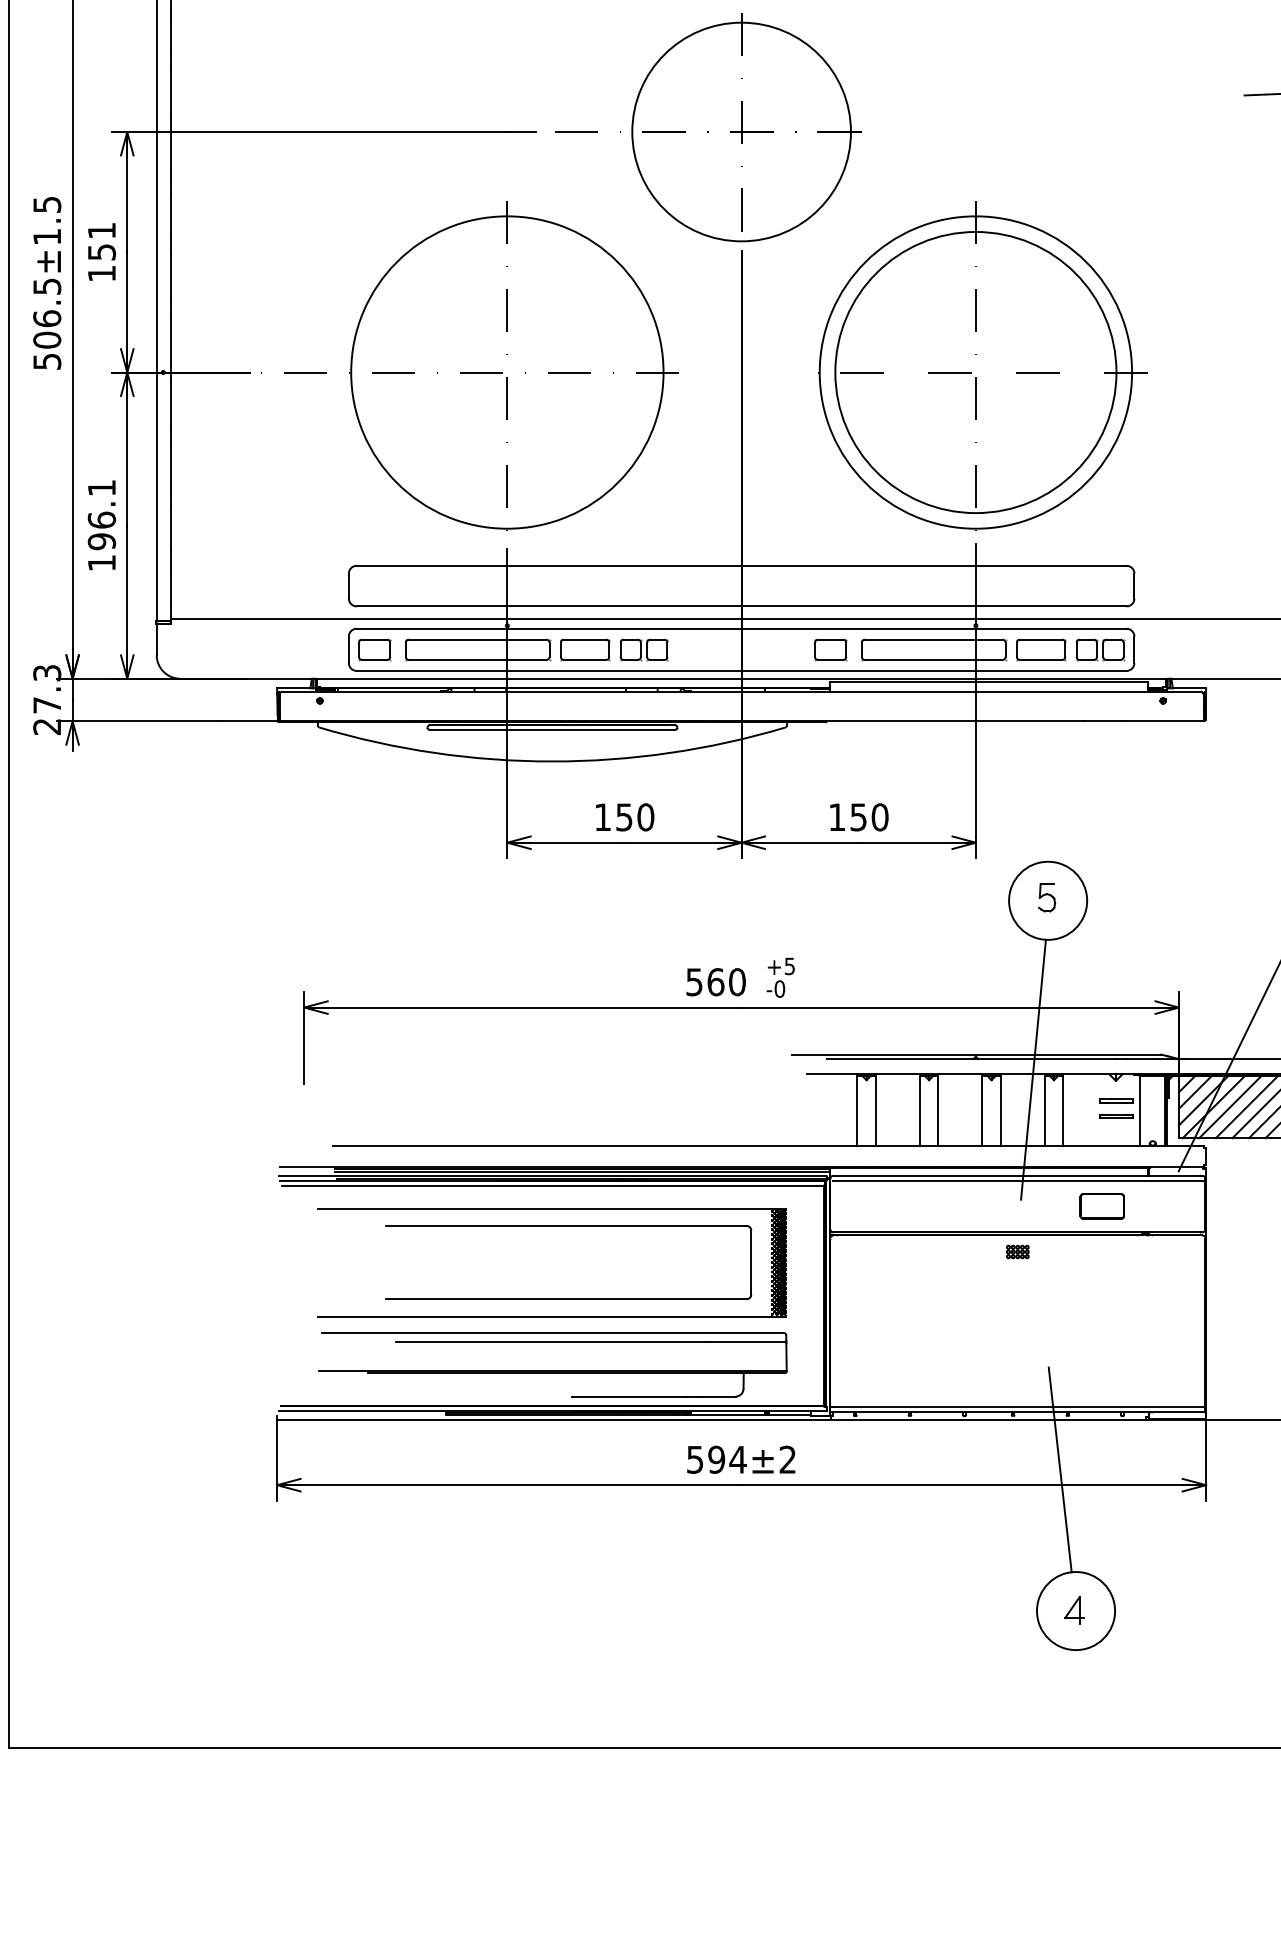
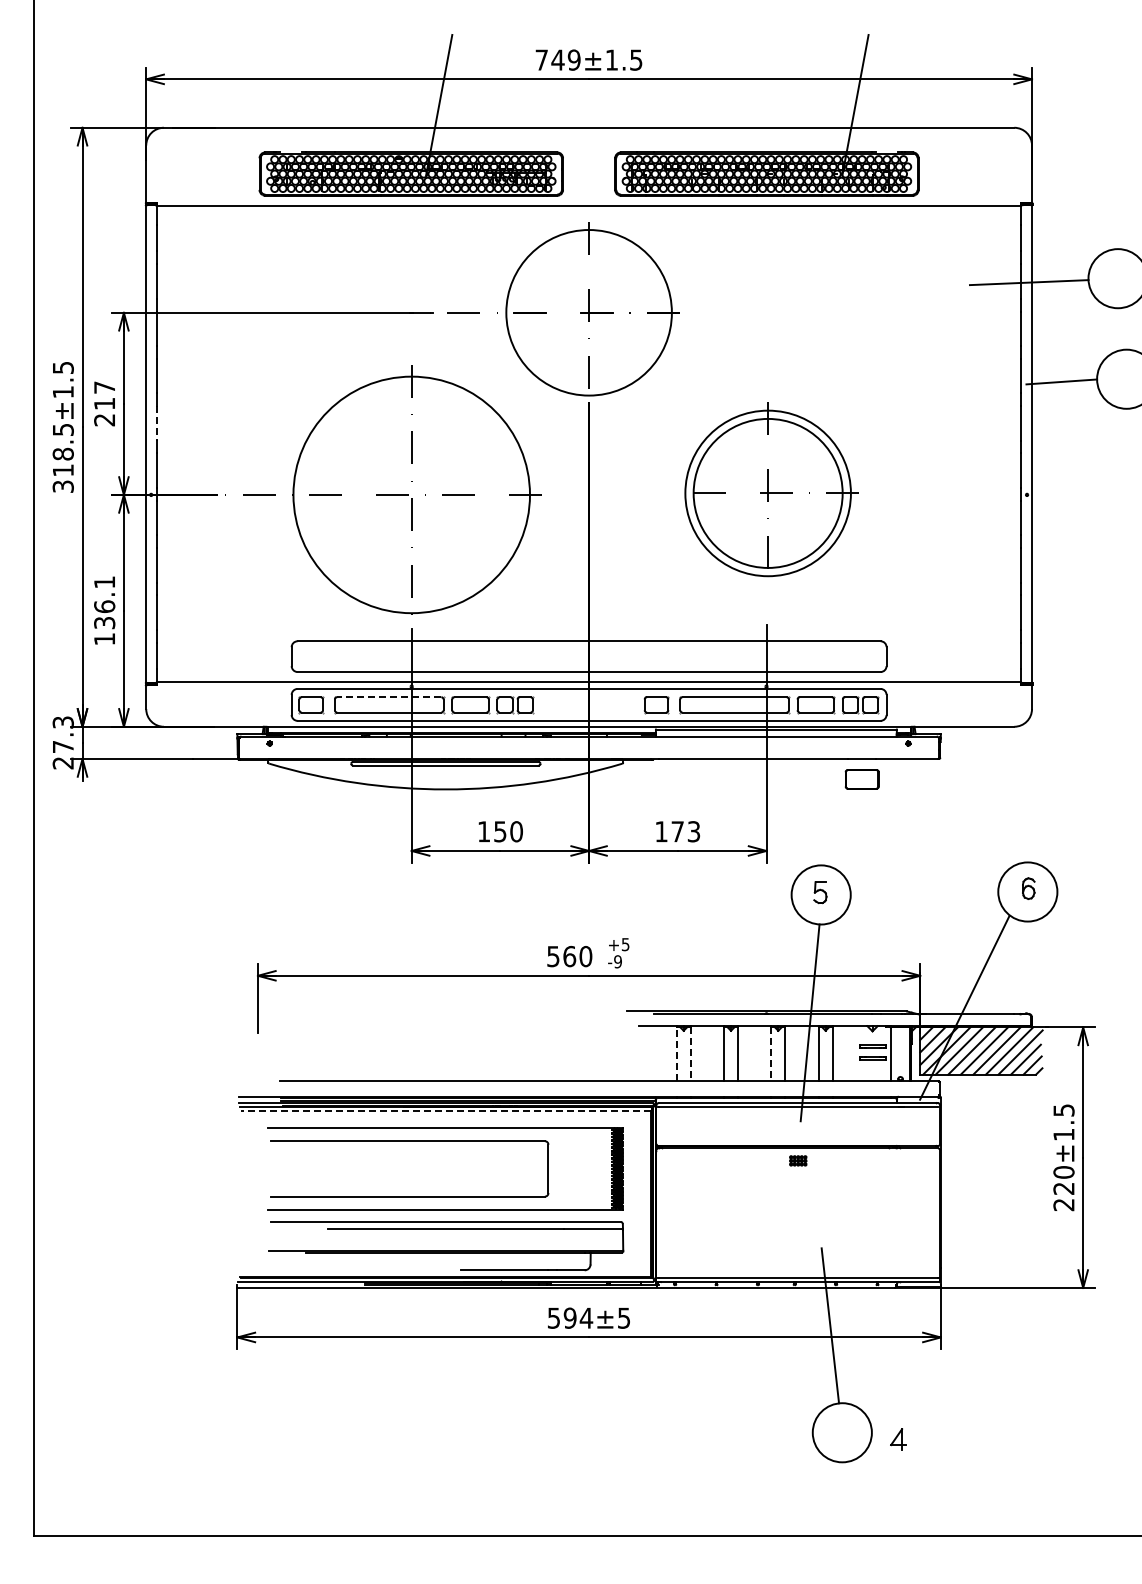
text: (101, 251) -> (104, 403), 151 -> 217
line: (170, 278) -> (156, 423), solid -> dashed
text: (46, 338) -> (62, 469), 506.5±1.5 -> 318.5±1.5
part: (982, 365) -> (771, 489), size x0.7
text: (101, 541) -> (104, 622), 196.1 -> 136.1
line: (476, 640) -> (388, 697), solid -> dashed
text: (868, 817) -> (685, 831), 150 -> 173
text: (779, 988) -> (617, 961), -0 -> -9
line: (857, 1111) -> (676, 1054), solid -> dashed
line: (875, 1111) -> (690, 1054), solid -> dashed
line: (982, 1111) -> (771, 1054), solid -> dashed
line: (551, 1186) -> (445, 1111), solid -> dashed
part: (1101, 1206) -> (861, 779), moved
part: (567, 1226) -> (409, 1141), moved
text: (787, 1458) -> (623, 1317), 594±2 -> 594±5
part: (1074, 1610) -> (898, 1439), moved

